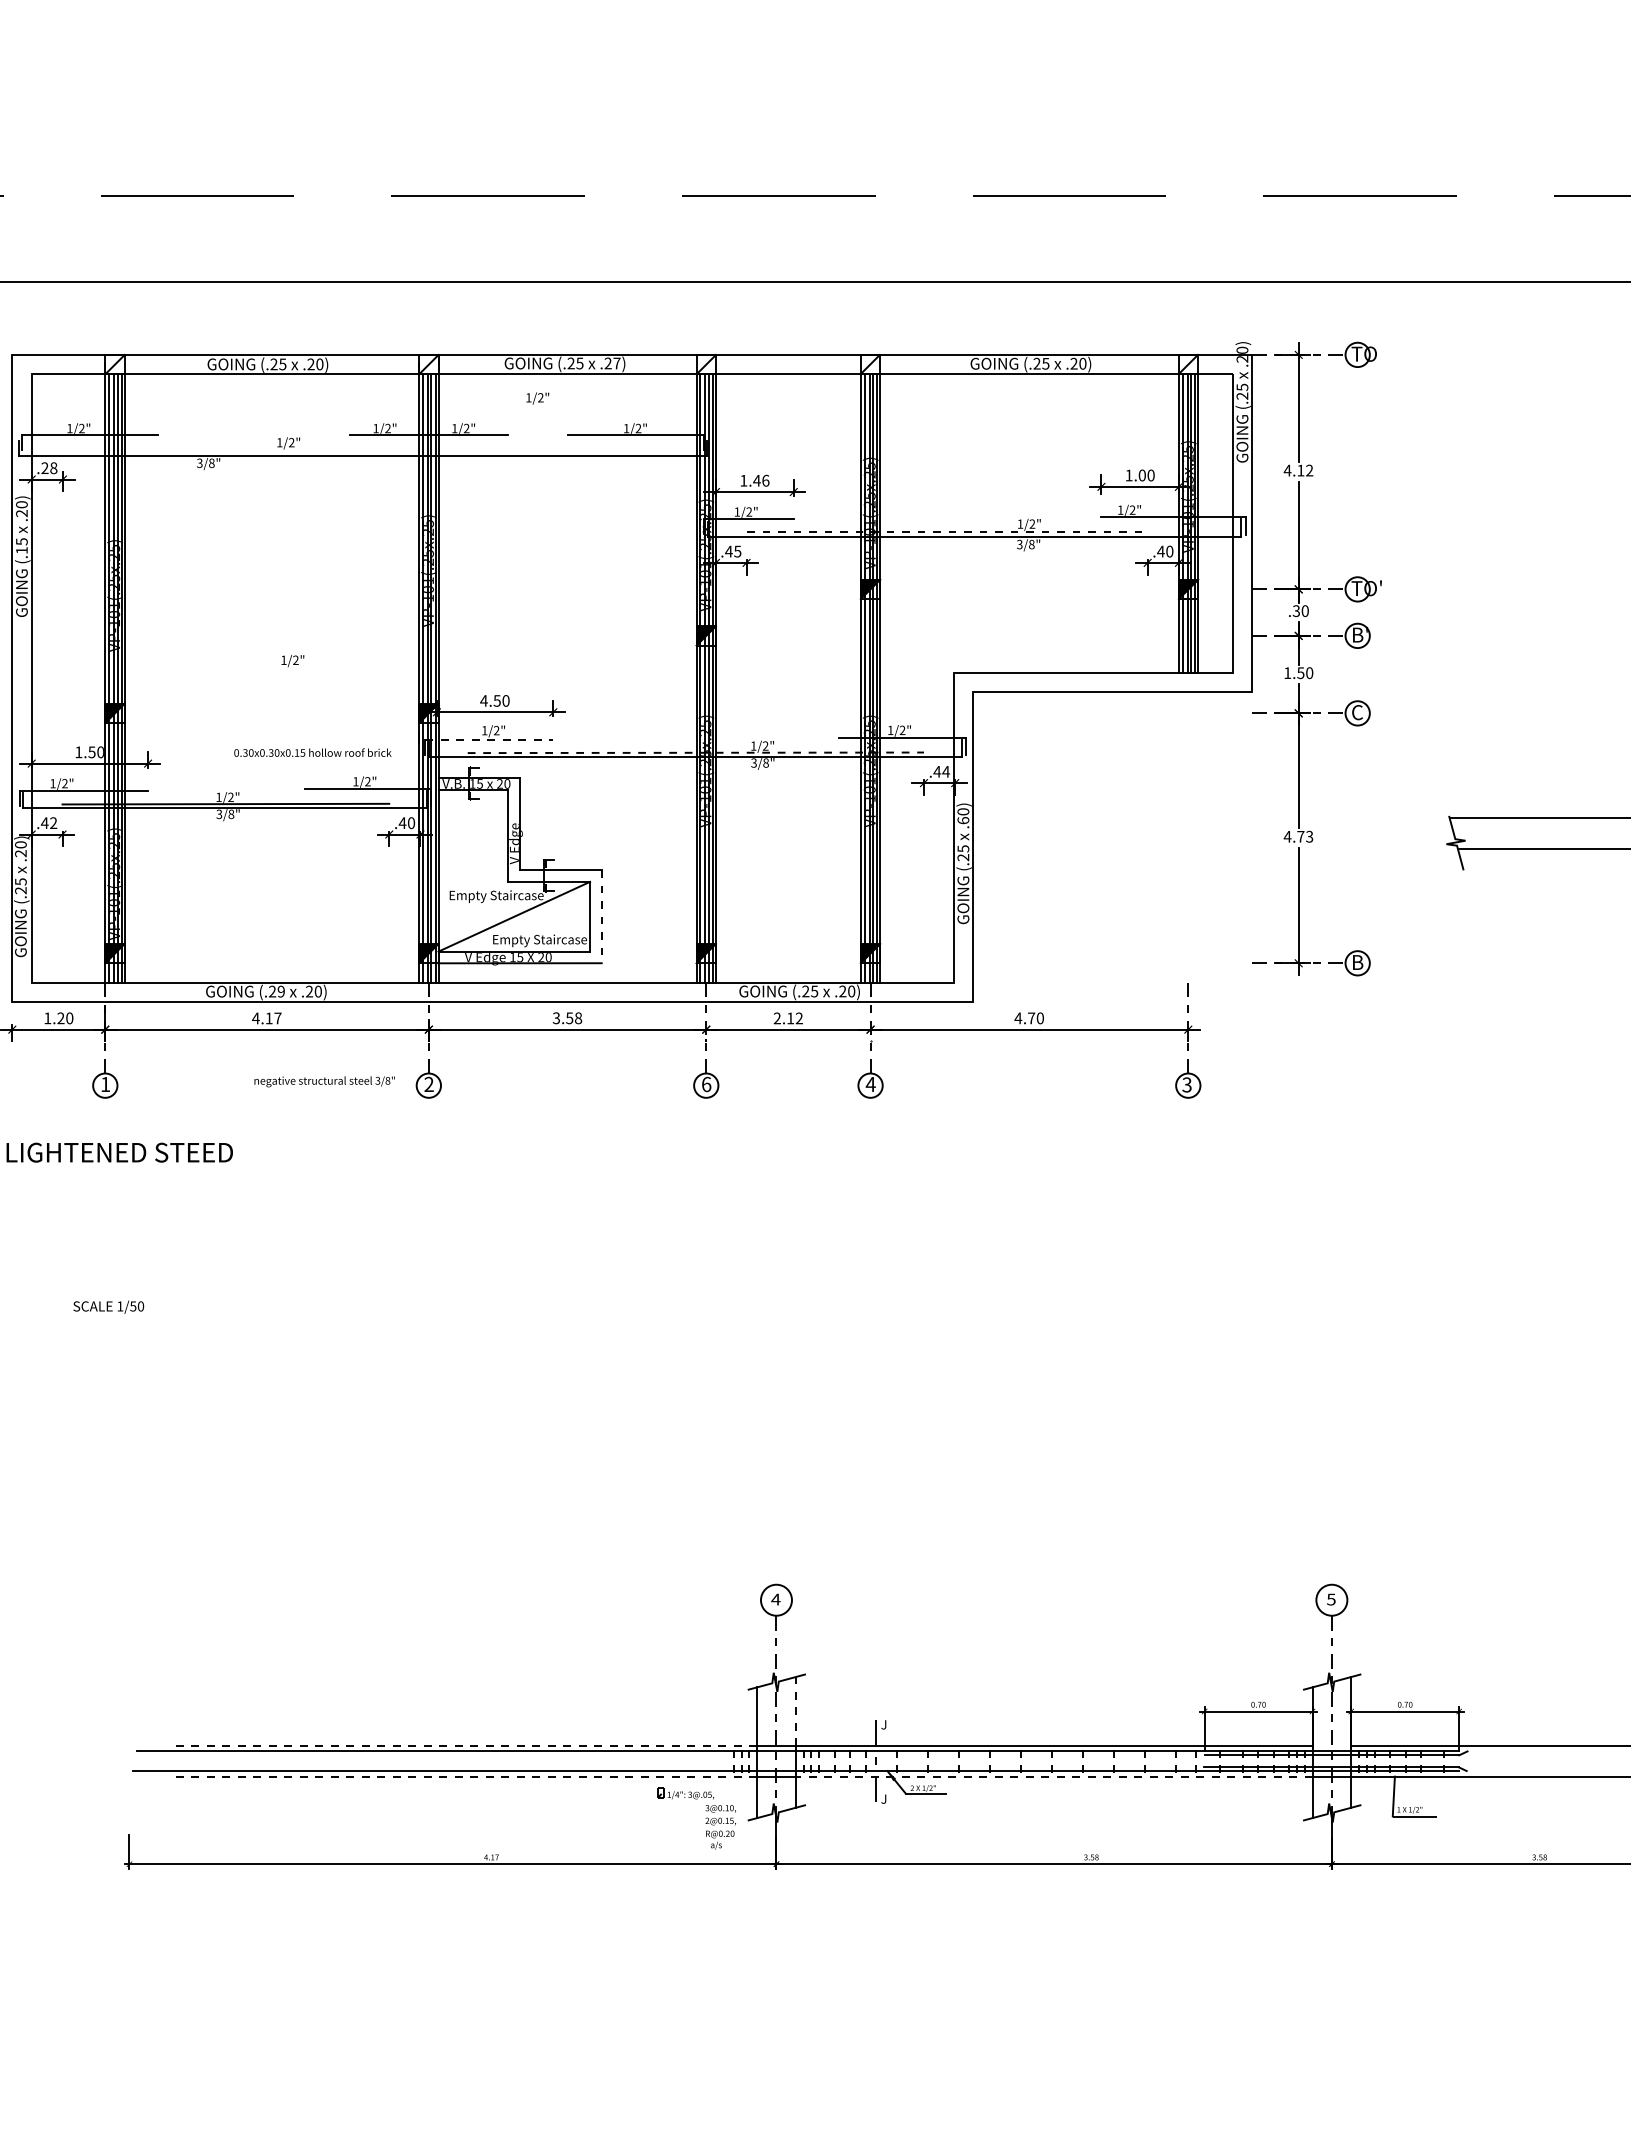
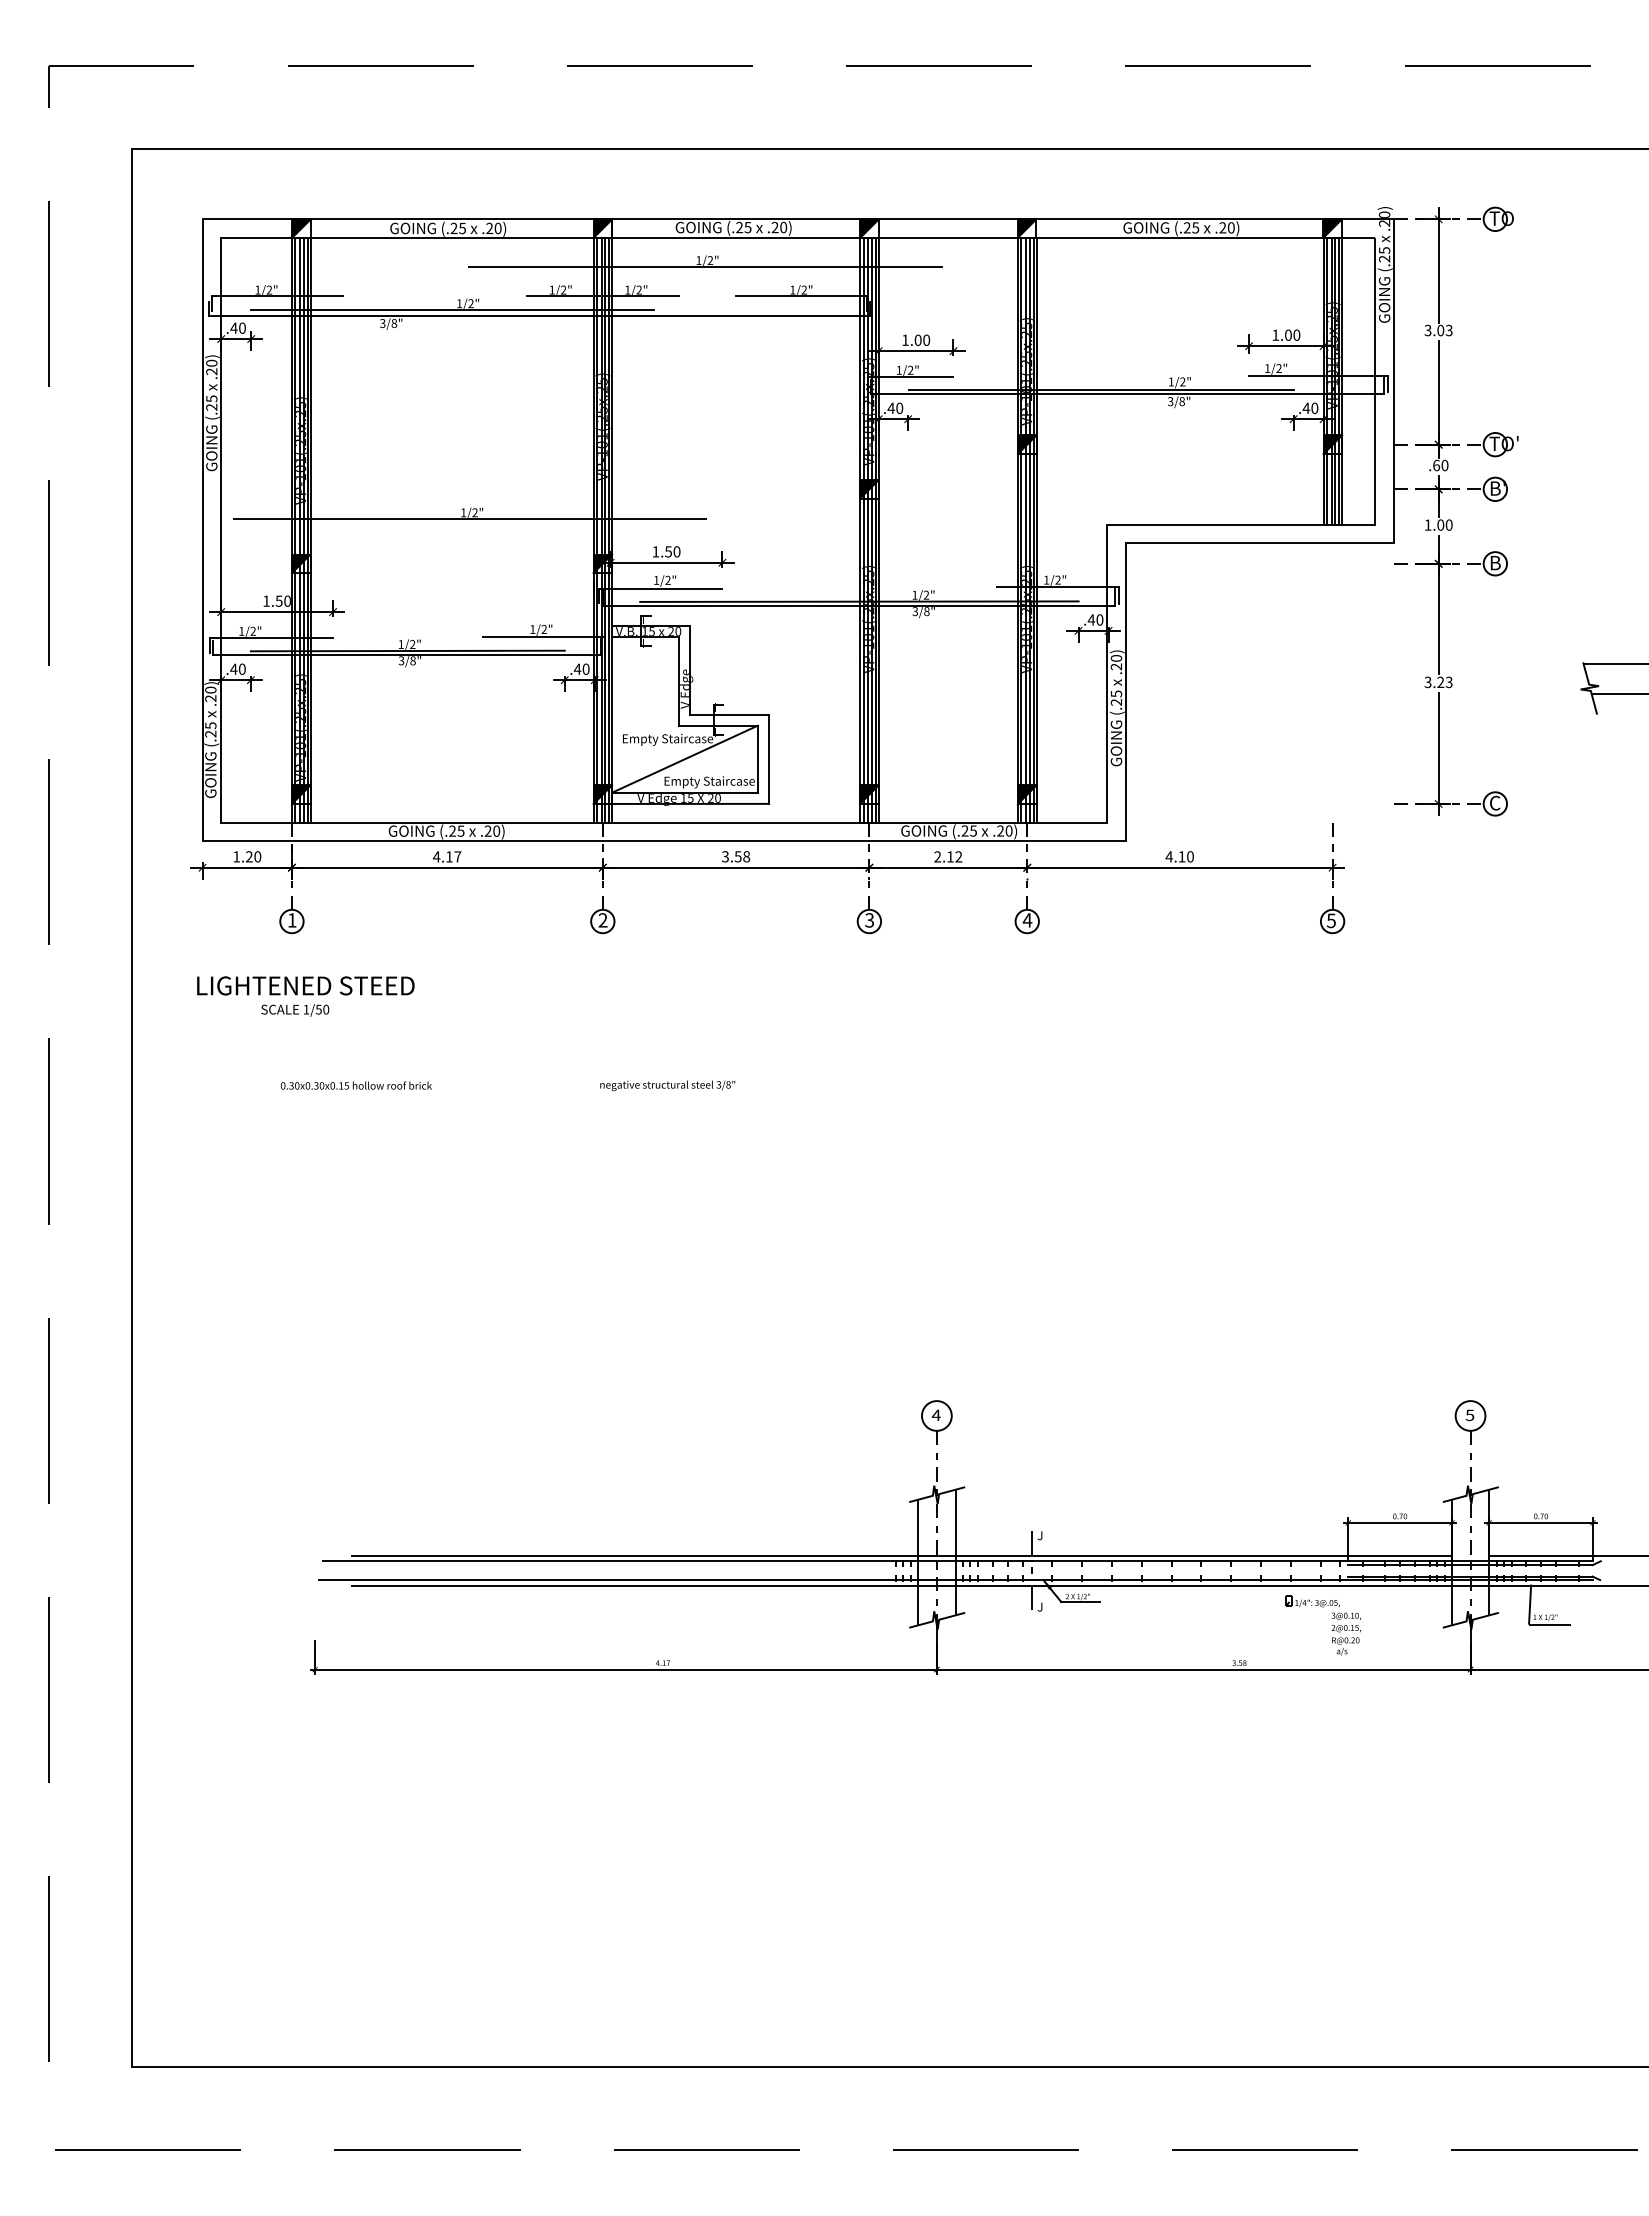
text: (616, 363) -> (783, 227), .27) -> .20)
fill: (114, 364) -> (300, 228), added
fill: (428, 364) -> (602, 228), added
fill: (706, 364) -> (869, 228), added
fill: (869, 364) -> (1026, 228), added
fill: (1188, 364) -> (1332, 228), added
line: (535, 403) -> (705, 266), added
line: (272, 448) -> (452, 309), added
text: (48, 467) -> (237, 327), .28 -> .40
text: (1298, 470) -> (1438, 330), 4.12 -> 3.03
text: (761, 479) -> (922, 339), 1.46 -> 1.00
line: (947, 531) -> (1101, 389), dashed -> solid
text: (21, 549) -> (211, 406), (.15 -> (.25
text: (737, 550) -> (899, 407), .45 -> .40
text: (1296, 611) -> (1436, 465), .30 -> .60
line: (291, 666) -> (470, 518), added
text: (1300, 672) -> (1440, 524), 1.50 -> 1.00
text: (483, 700) -> (655, 551), 4.50 -> 1.50
text: (1357, 712) -> (1495, 562), C -> B
line: (488, 739) -> (660, 588), dashed -> solid
text: (311, 752) -> (355, 1085), moved
line: (695, 752) -> (859, 601), dashed -> solid
text: (945, 771) -> (1099, 619), .44 -> .40
text: (963, 820) -> (1116, 666), .60) -> .20)
text: (52, 822) -> (241, 668), .42 -> .40
text: (1294, 836) -> (1434, 682), 4.73 -> 3.23
line: (601, 917) -> (768, 759), dashed -> solid
text: (1357, 961) -> (1495, 802), B -> C
text: (280, 990) -> (460, 830), (.29 -> (.25
text: (1031, 1017) -> (1181, 856), 4.70 -> 4.10
text: (324, 1081) -> (667, 1085), moved
text: (706, 1084) -> (869, 920), 6 -> 3
text: (1187, 1084) -> (1331, 920), 3 -> 5
text: (108, 1307) -> (295, 1010), moved
line: (795, 1711) -> (955, 1522), dashed -> solid
line: (462, 1746) -> (635, 1556), dashed -> solid
line: (462, 1776) -> (635, 1585), dashed -> solid
line: (1053, 1776) -> (1203, 1585), dashed -> solid
part: (706, 1818) -> (1332, 1625), moved

